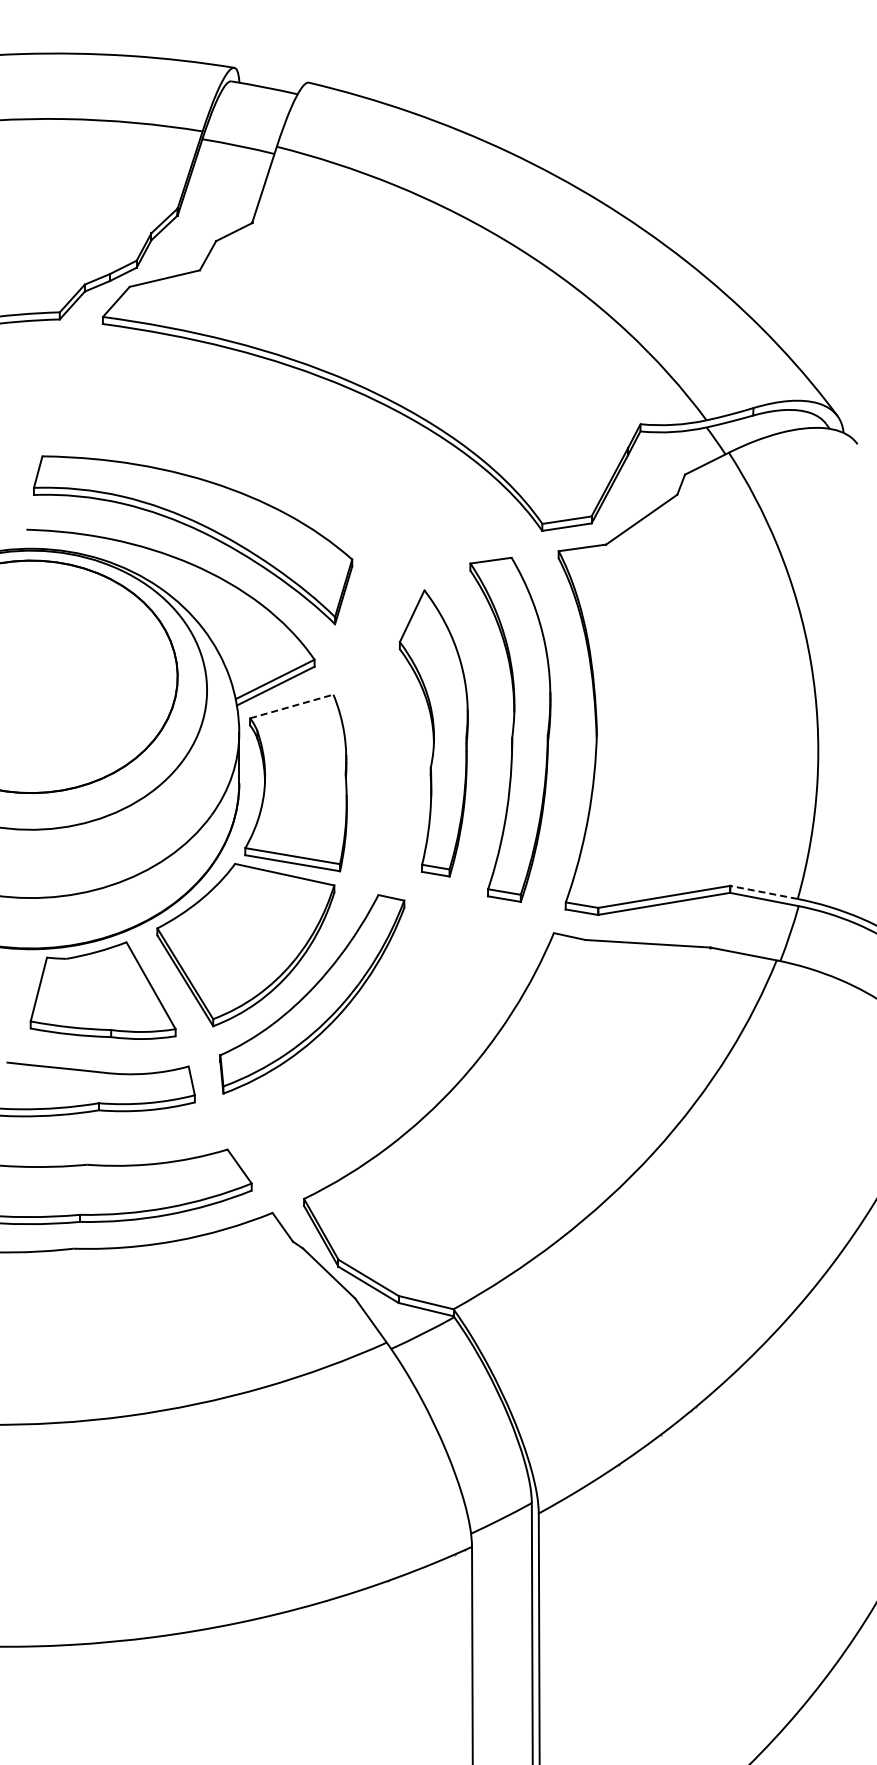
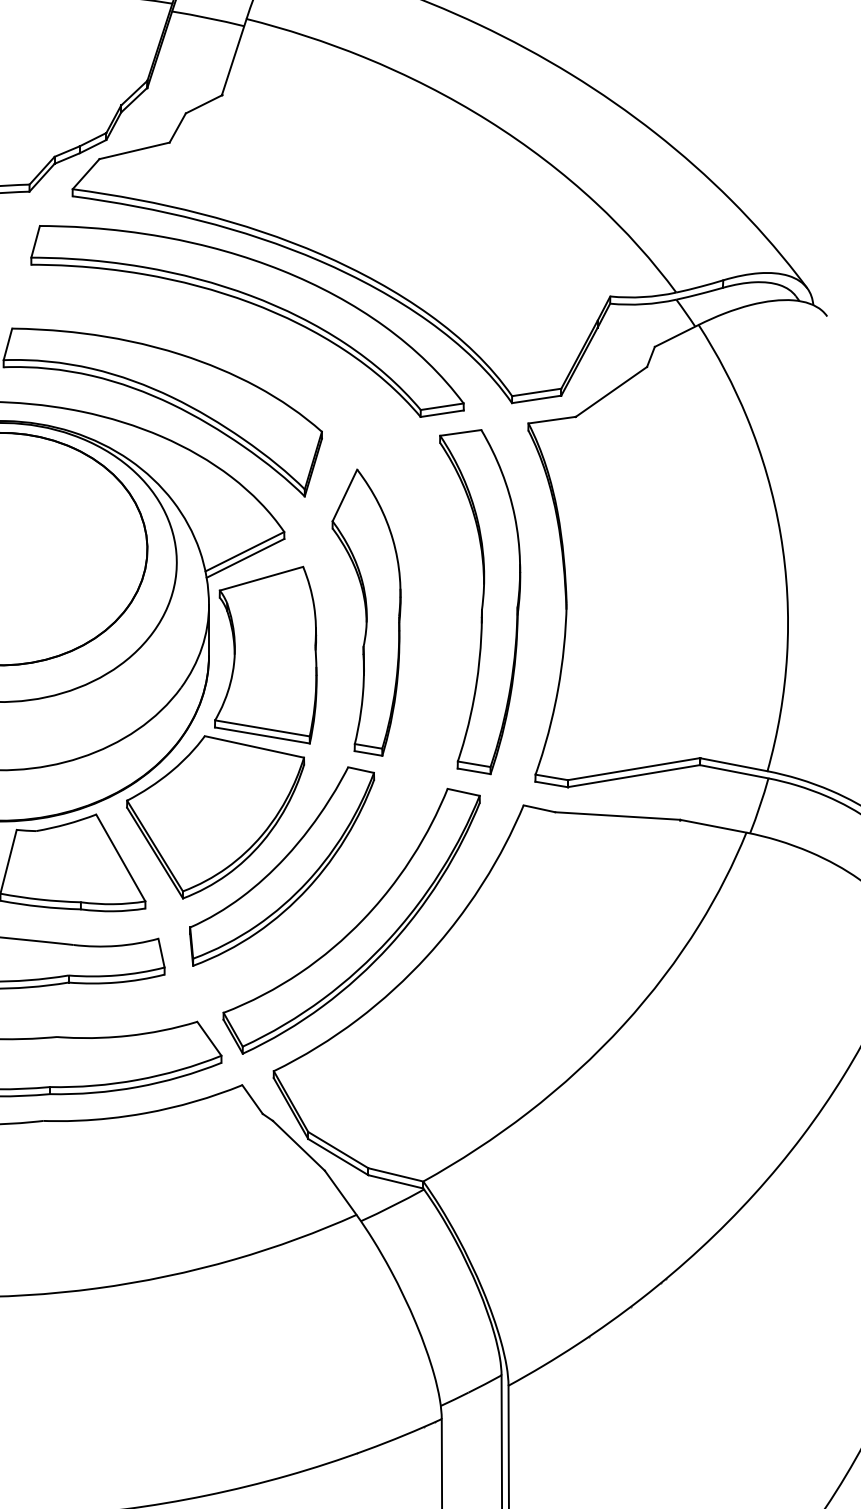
part: (282, 432) -> (252, 304), added
line: (292, 706) -> (262, 578), dashed -> solid
part: (433, 733) -> (366, 612), moved
line: (763, 892) -> (733, 764), dashed -> solid
part: (386, 1053) -> (356, 925), added

